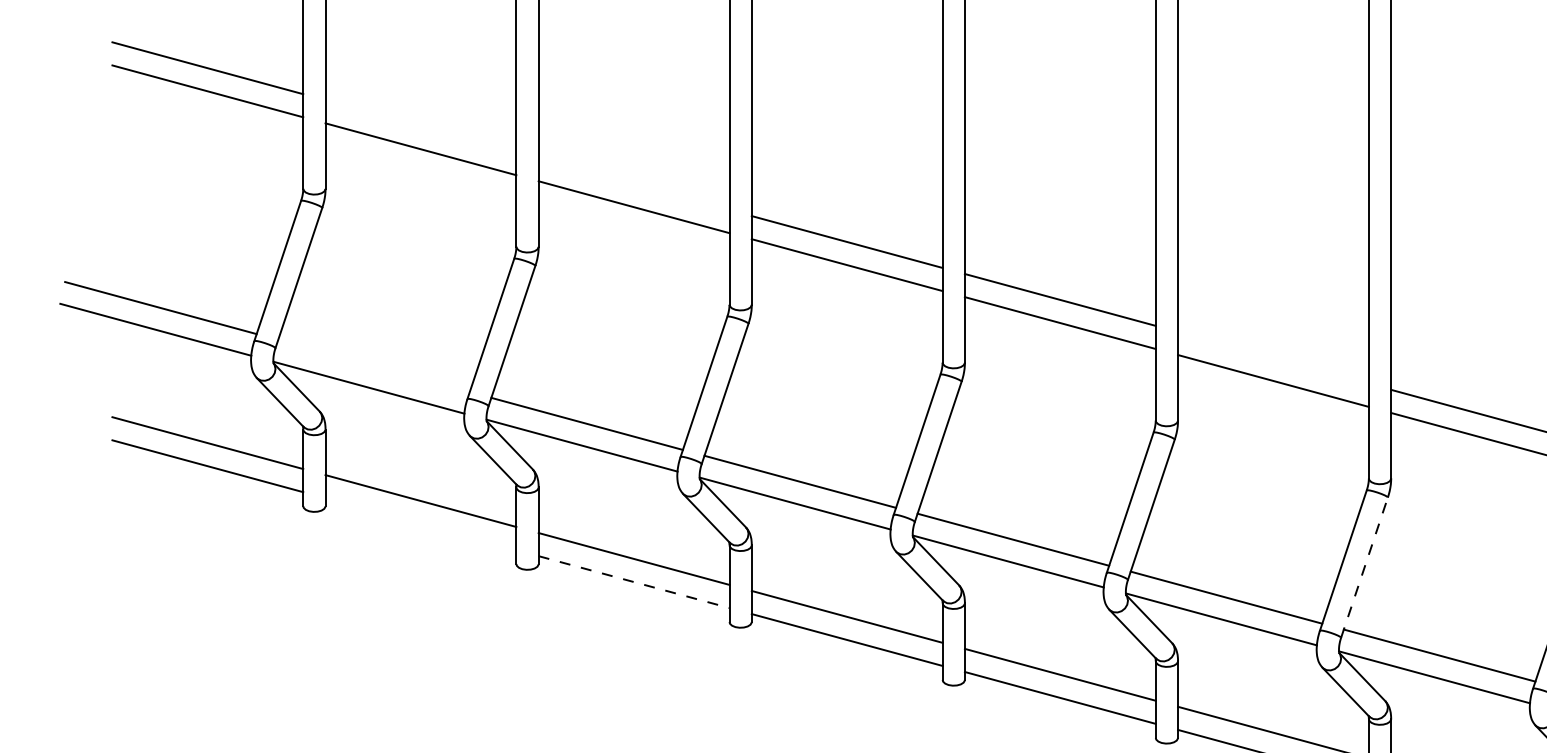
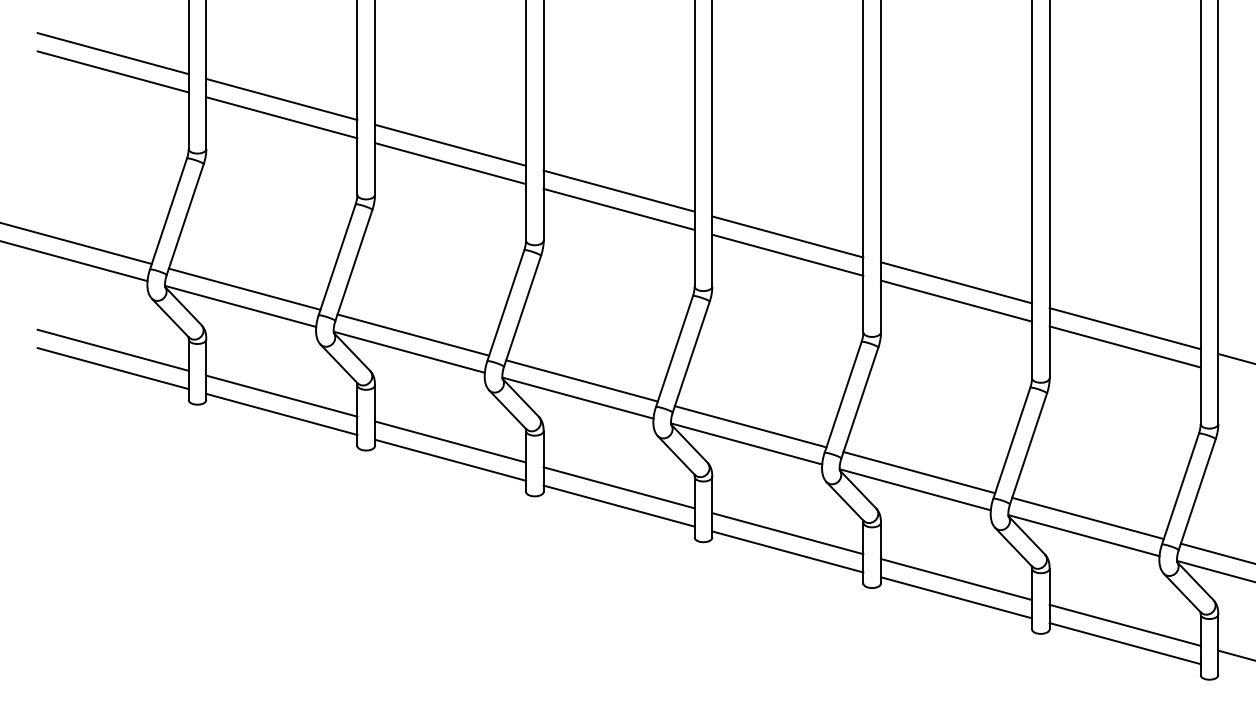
line: (420, 124) -> (281, 98), added
line: (634, 183) -> (450, 144), added
line: (1273, 357) -> (956, 282), added
line: (373, 365) -> (244, 288), added
line: (420, 522) -> (281, 413), added
line: (1364, 567) -> (1028, 448), dashed -> solid
line: (634, 582) -> (450, 460), dashed -> solid

